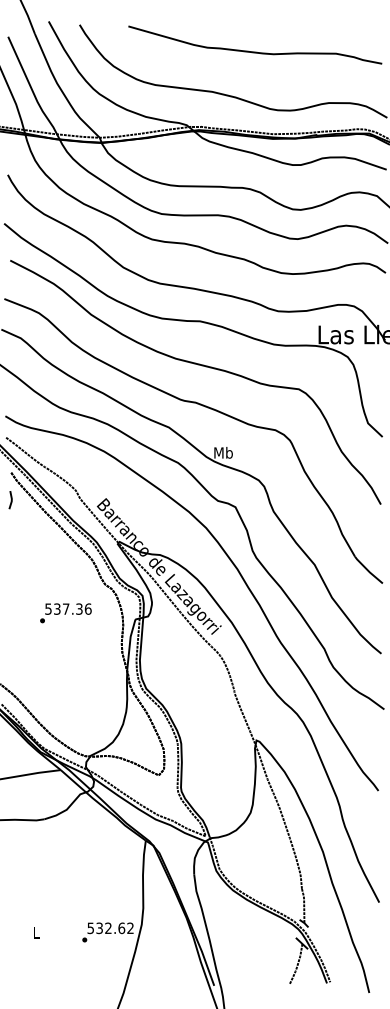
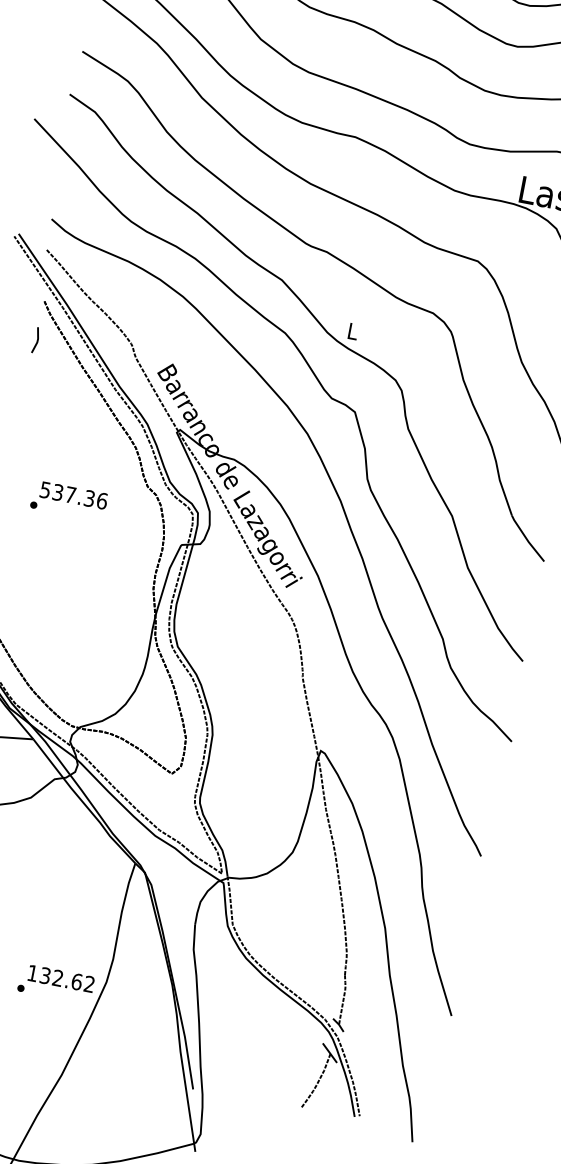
text: (223, 452) -> (352, 330), Mb -> L
text: (65, 613) -> (68, 501), moved
text: (90, 928) -> (32, 973), 532.62 -> 132.62

